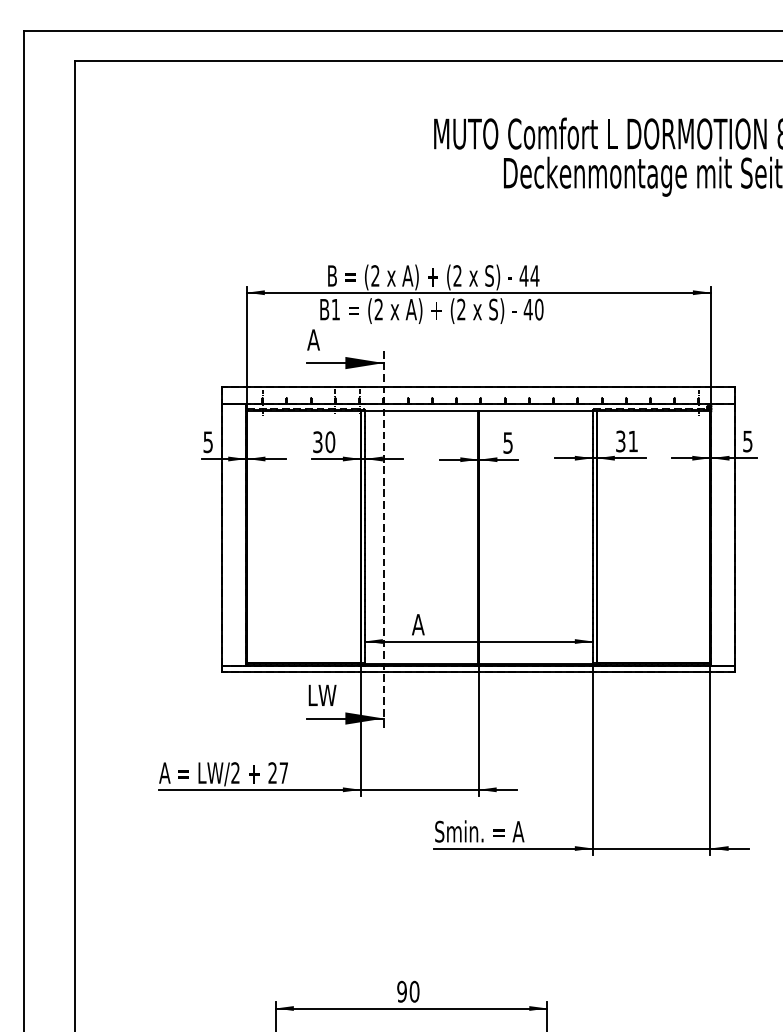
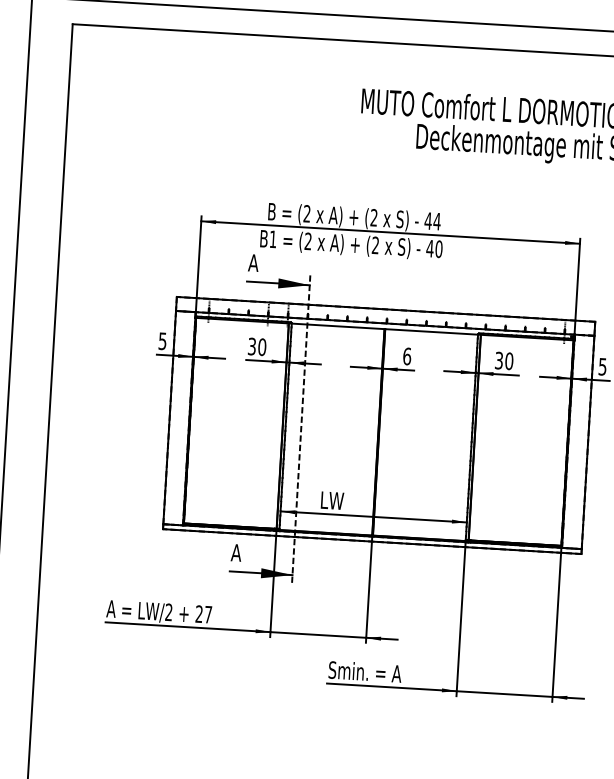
text: (633, 441) -> (509, 361), 31 -> 30
text: (508, 442) -> (407, 356), 5 -> 6
text: (426, 624) -> (331, 500), A -> LW
text: (321, 694) -> (242, 552), LW -> A

